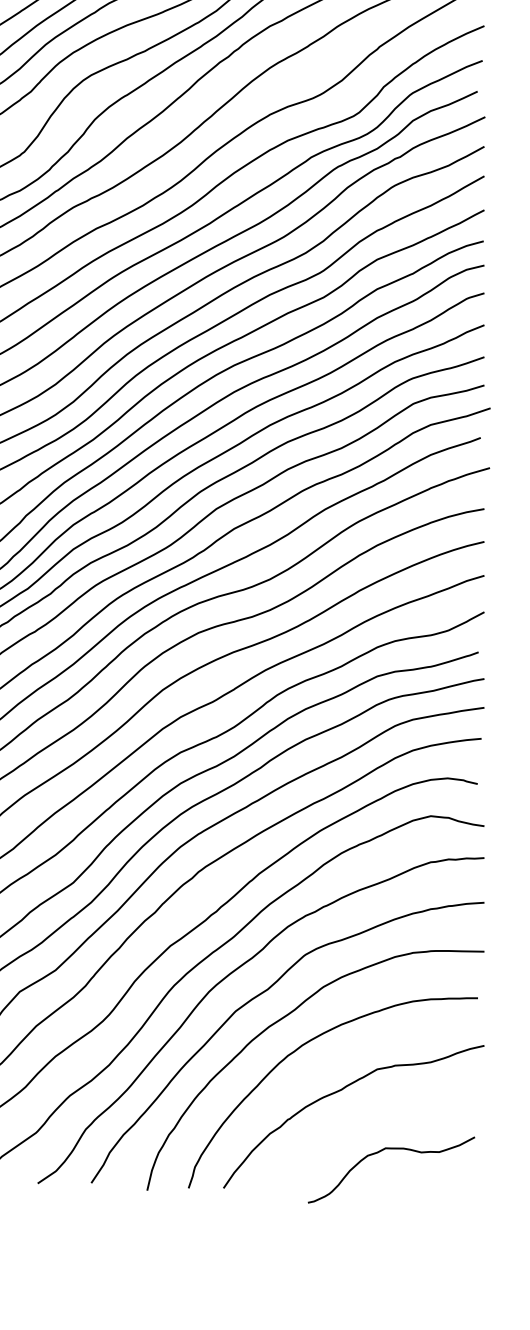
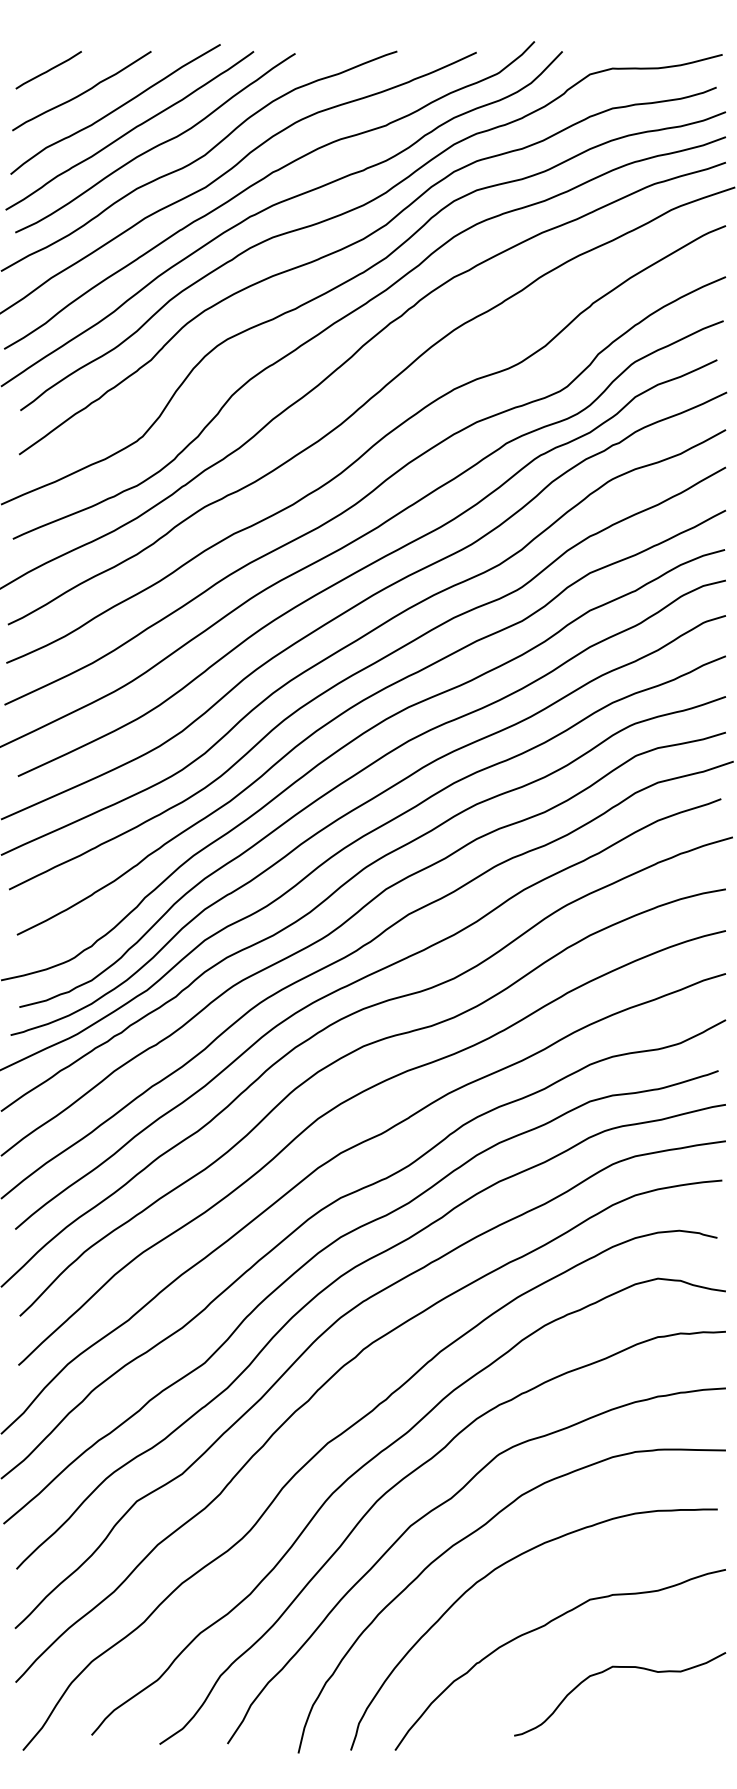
curve: (391, 1148) -> (620, 1667), moved

